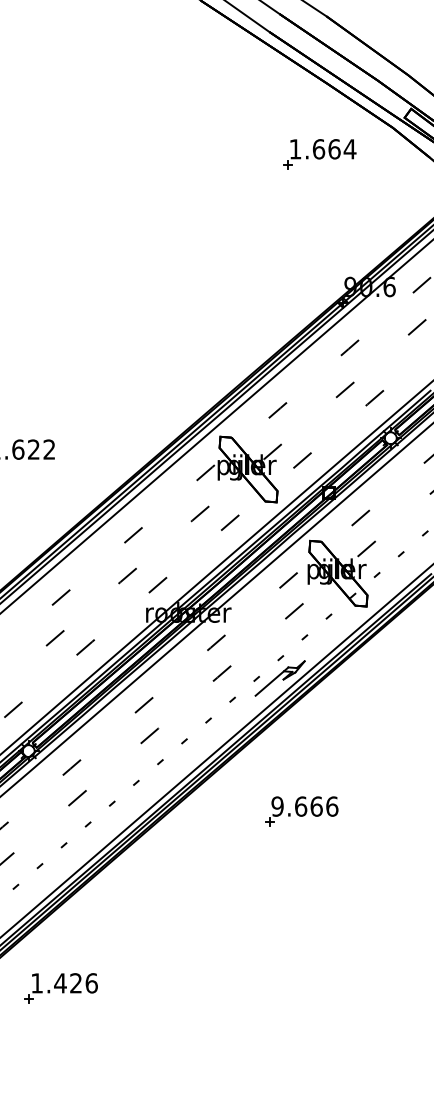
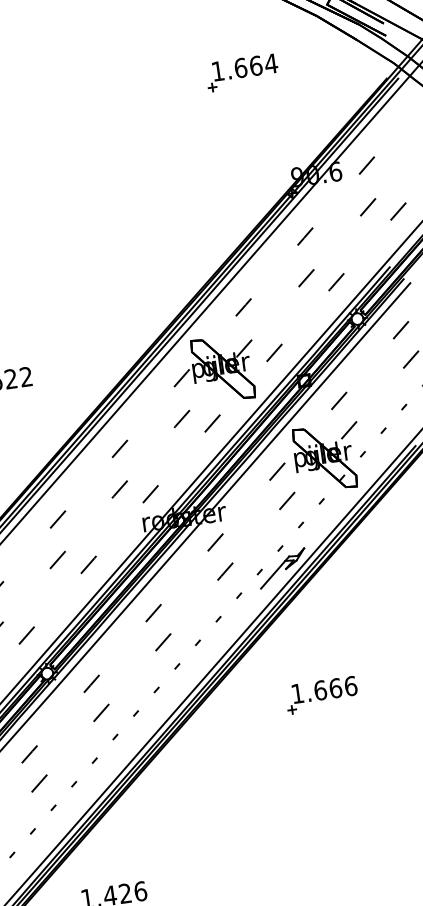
part: (319, 154) -> (242, 73), moved
text: (277, 806) -> (297, 693), 9.666 -> 1.666

